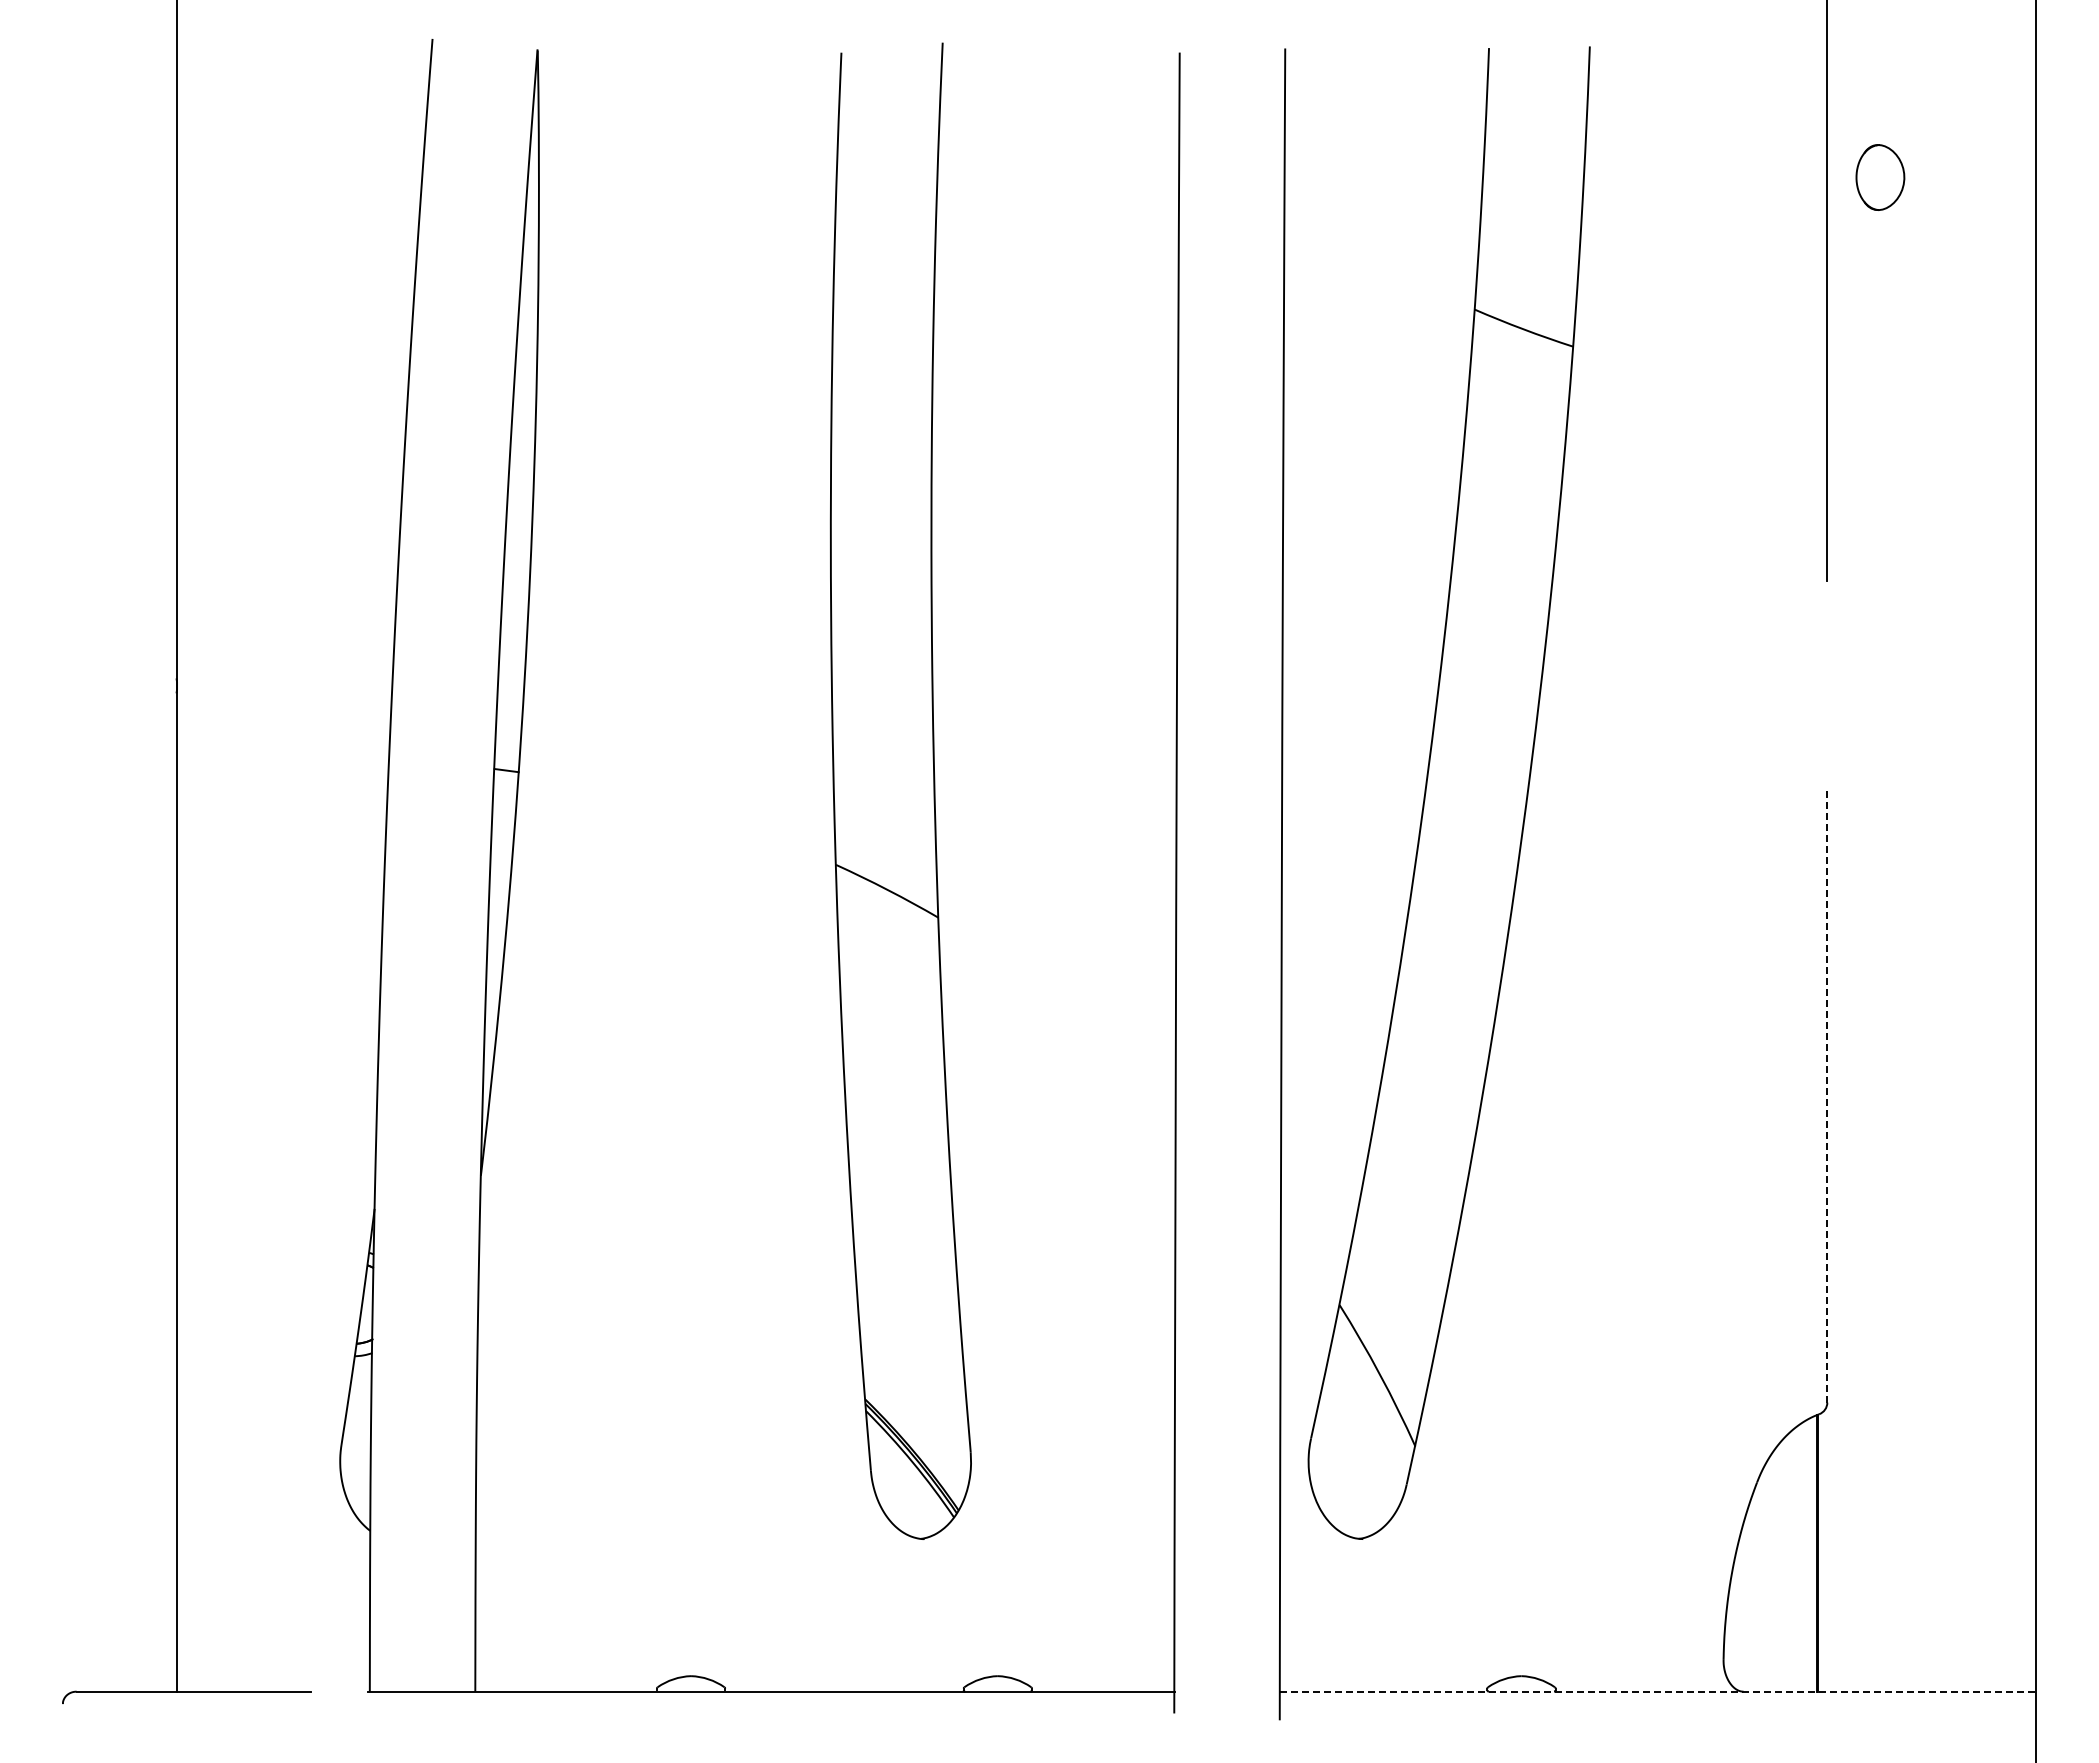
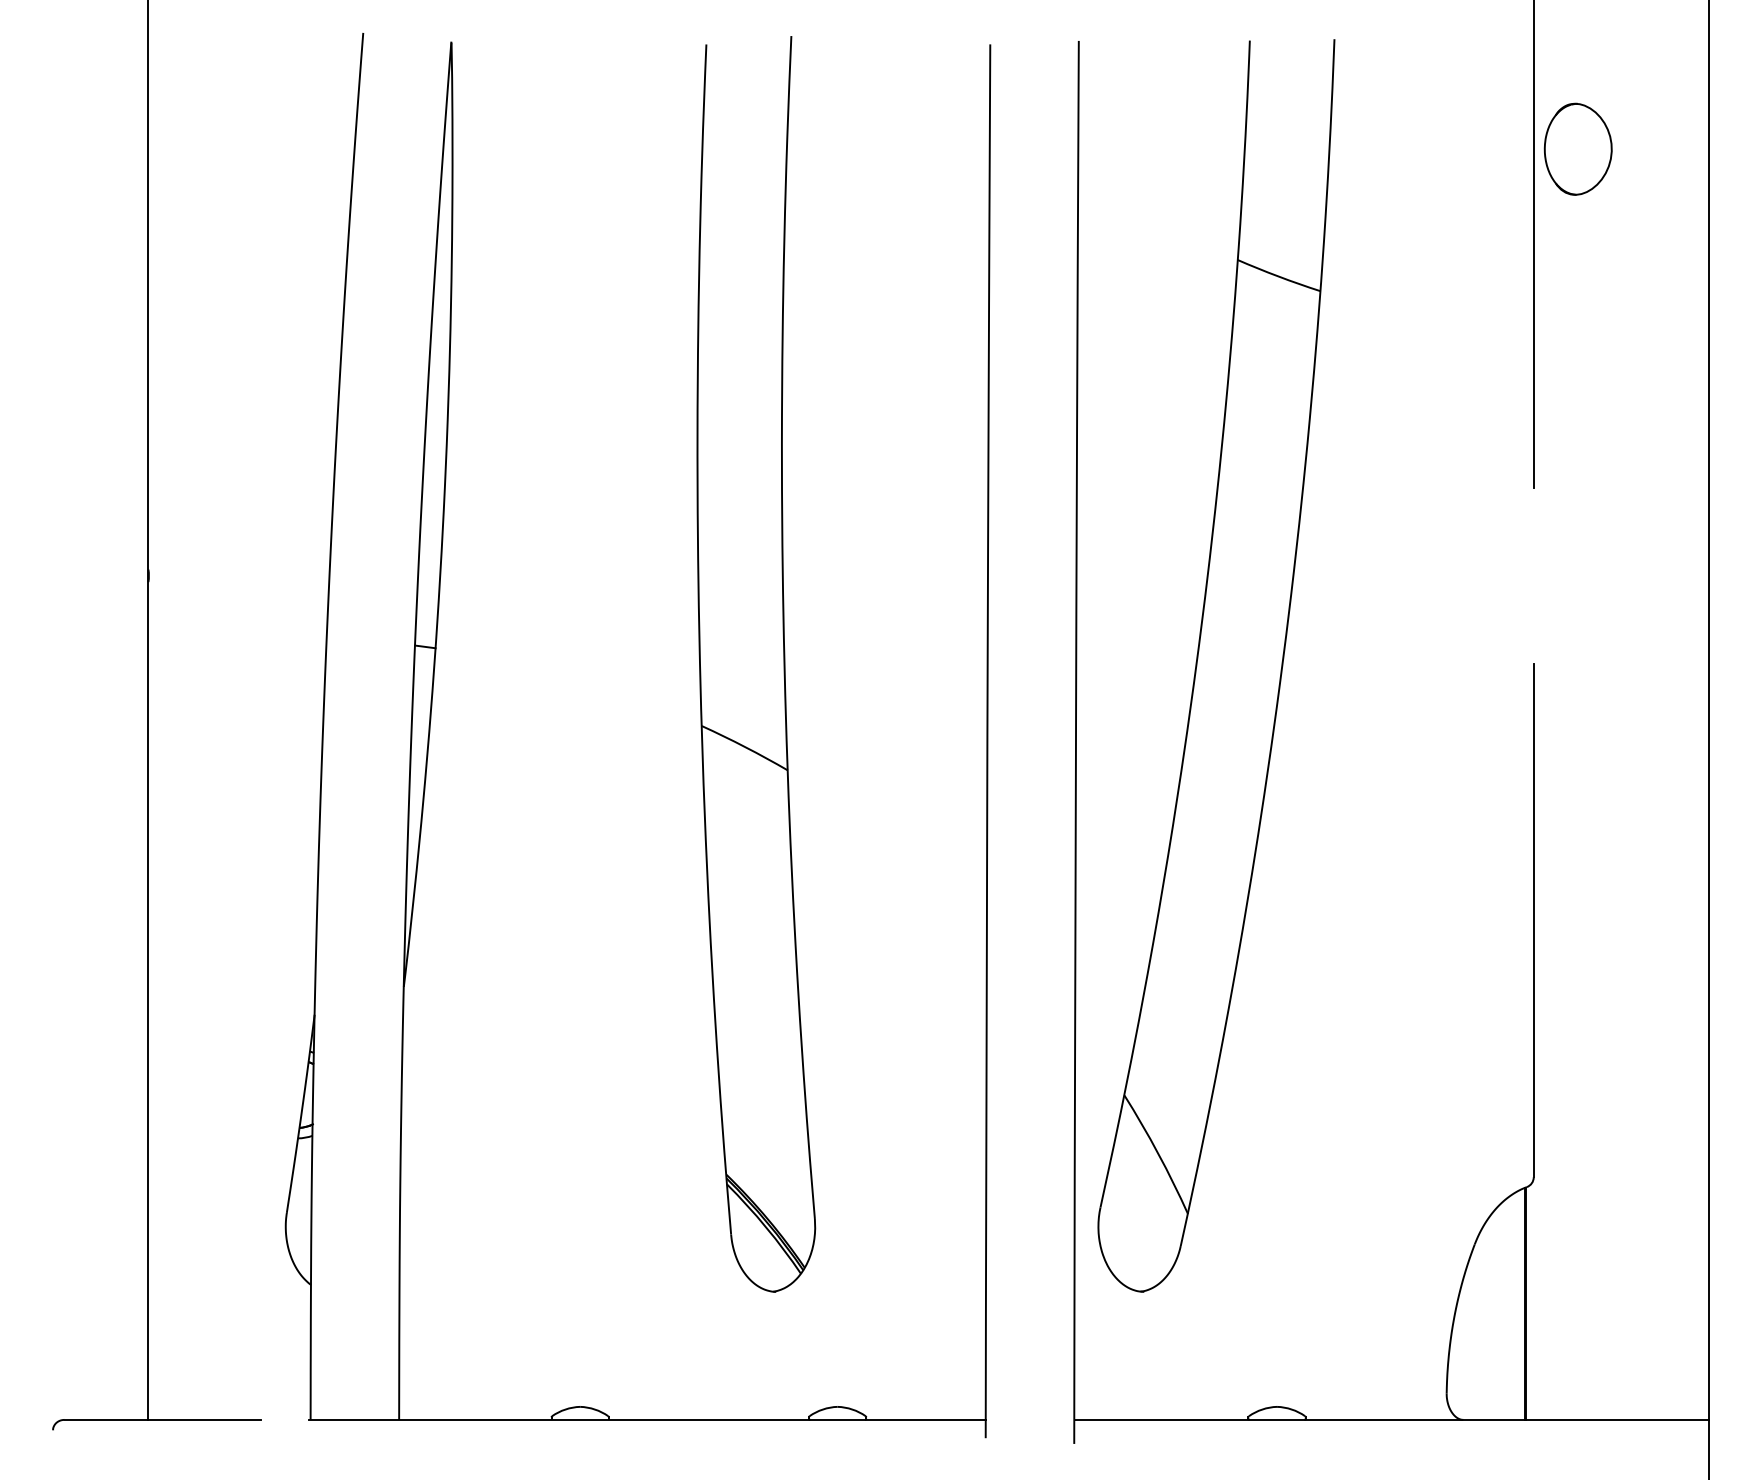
part: (1880, 177) -> (1578, 149), size x1.67
line: (1827, 1095) -> (1533, 919), dashed -> solid
line: (1658, 1691) -> (1392, 1419), dashed -> solid

